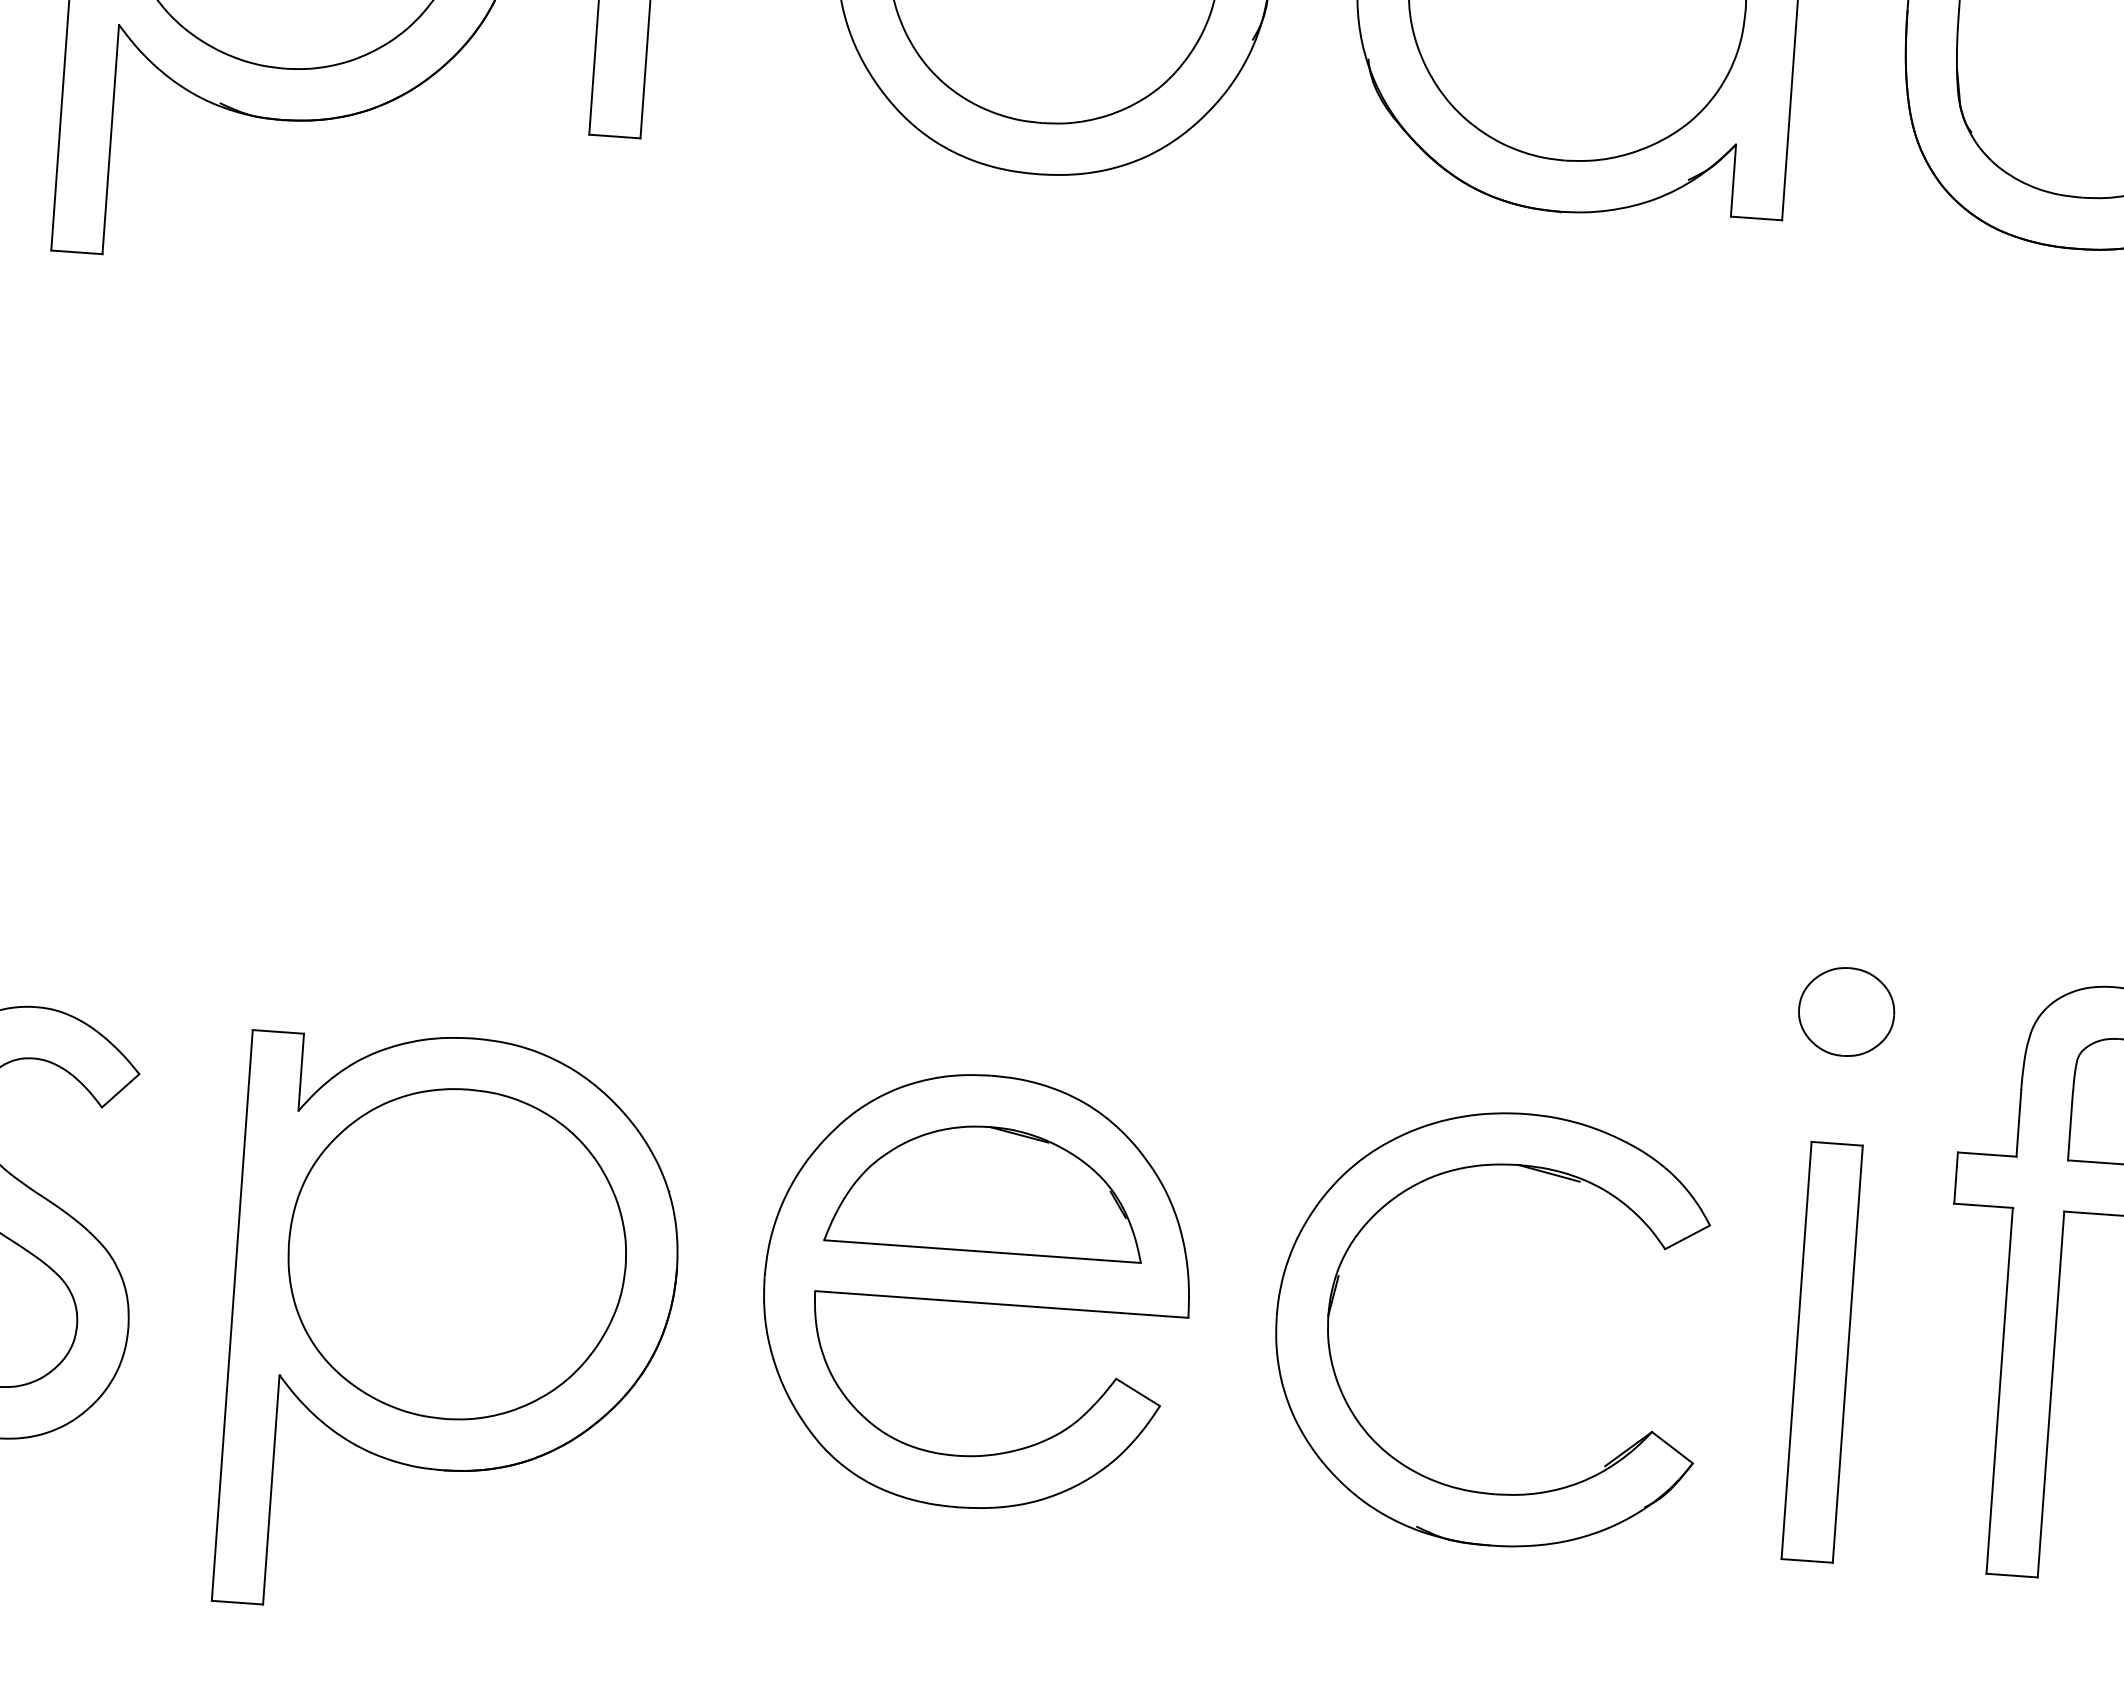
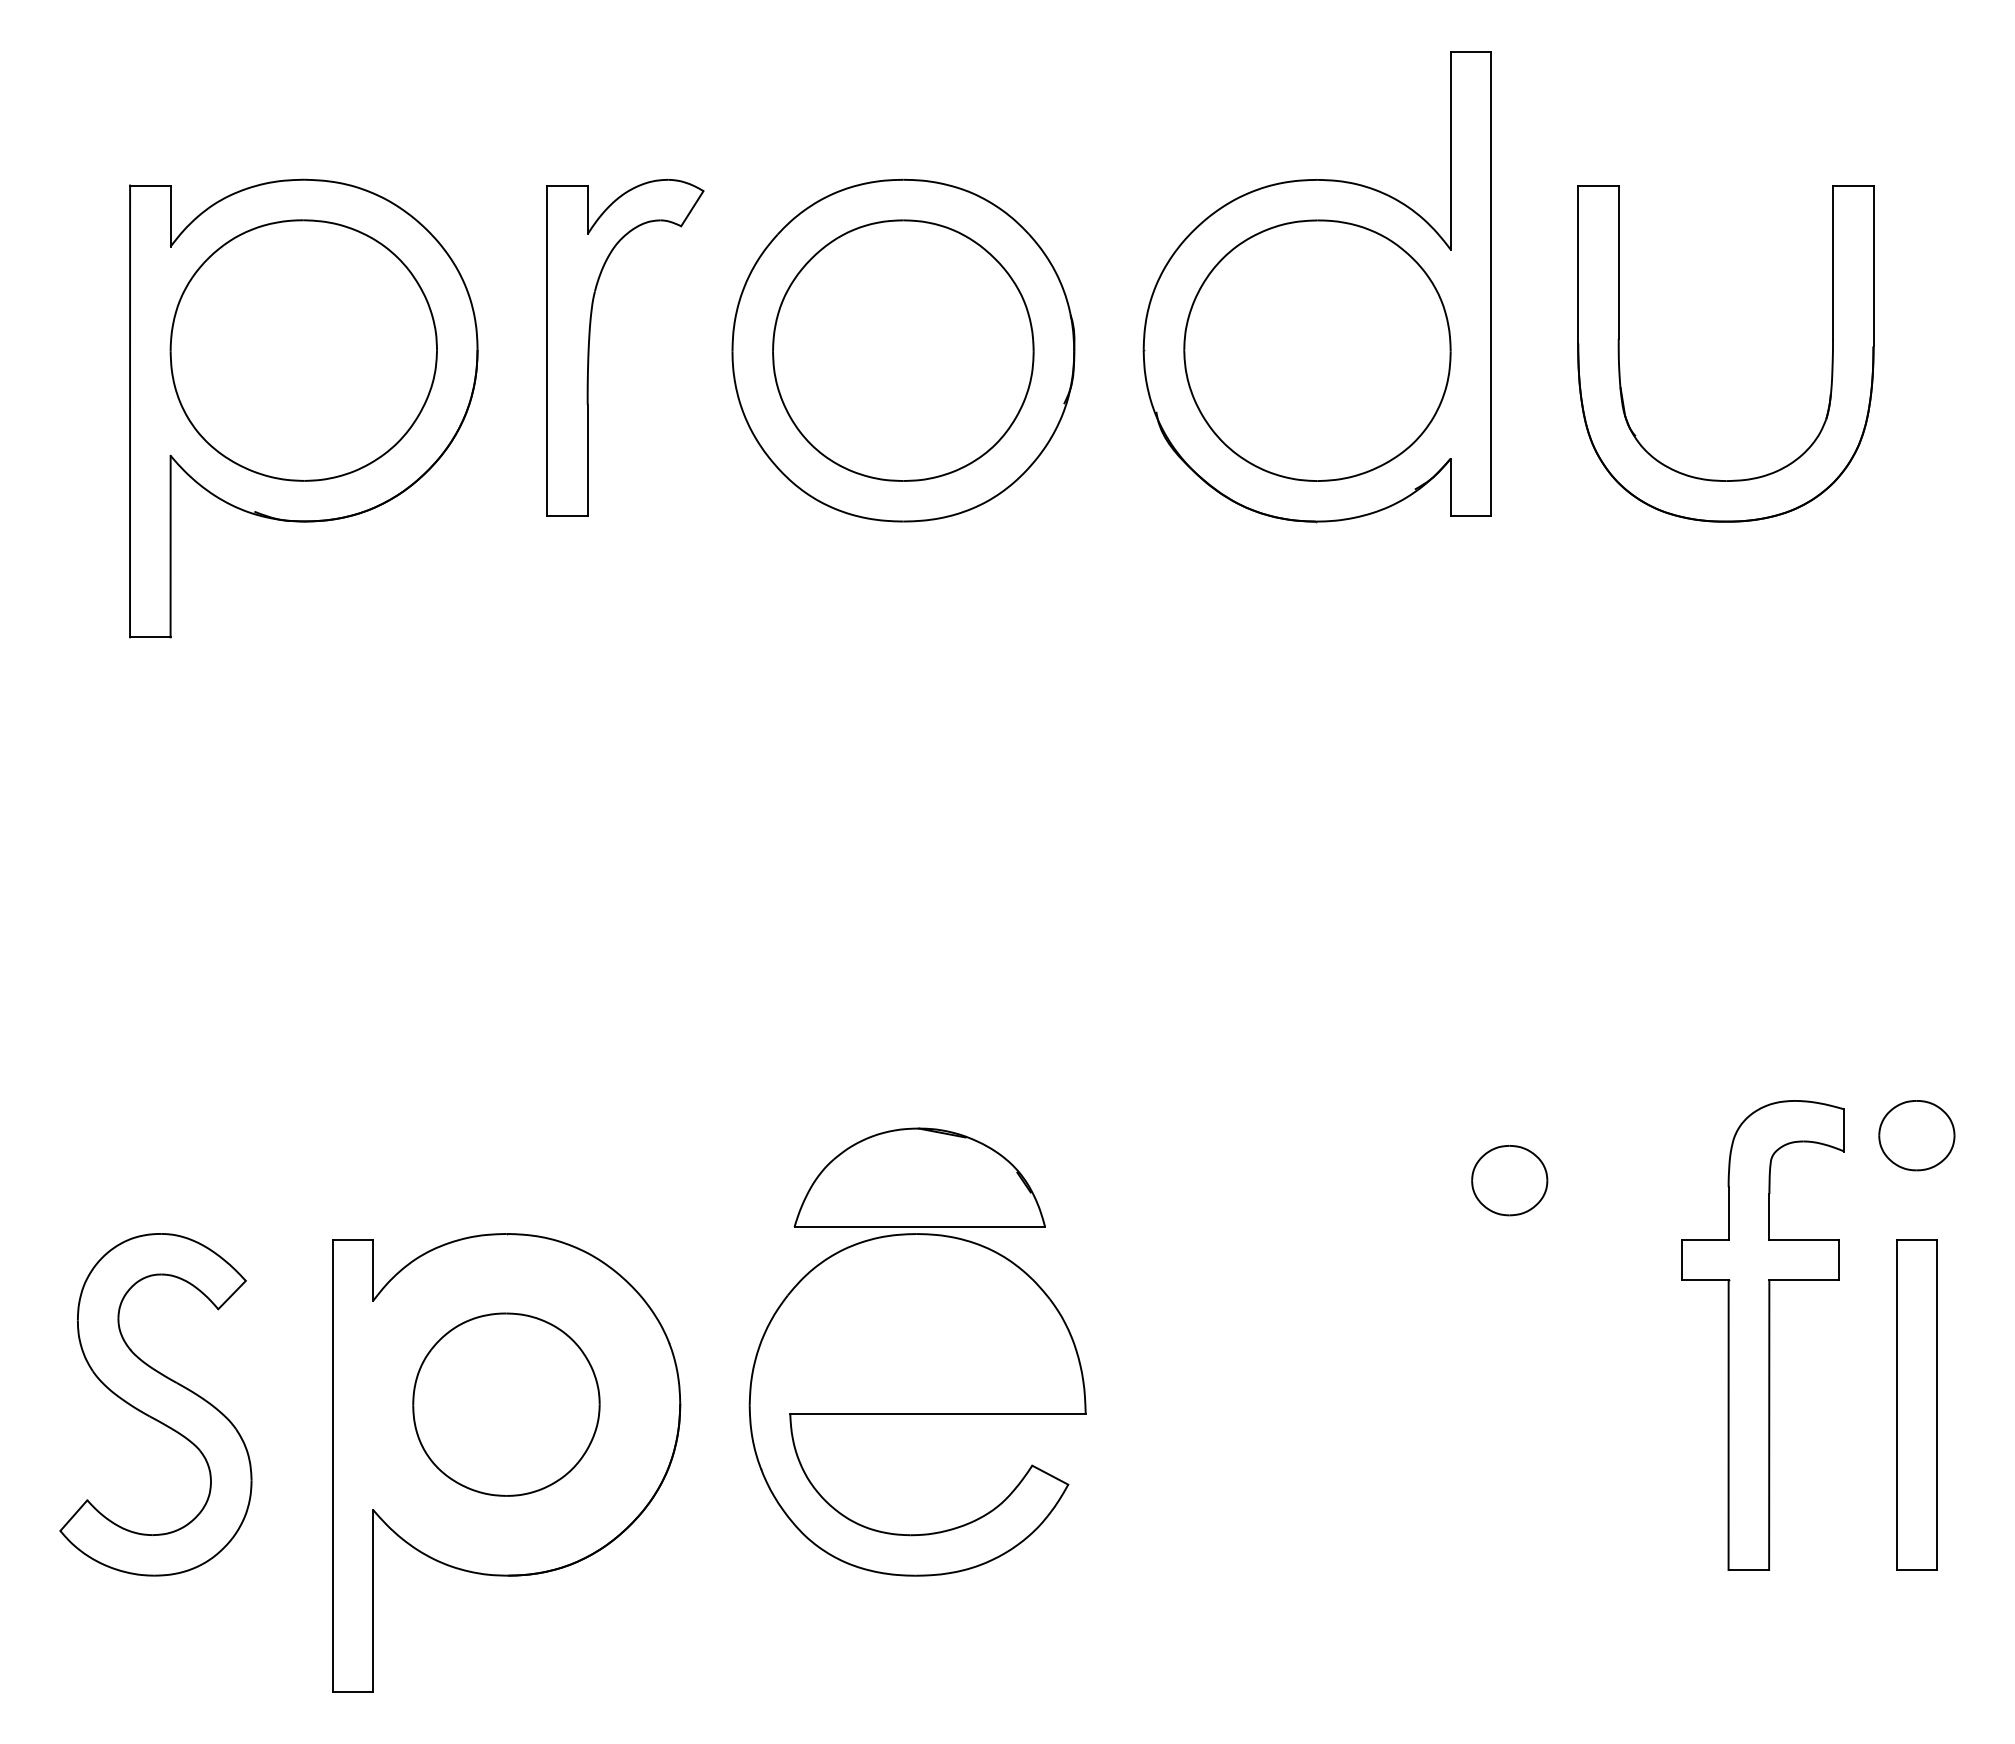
part: (1846, 1011) -> (1509, 1180), moved
part: (986, 1188) -> (919, 1177), moved
part: (457, 1253) -> (506, 1404), size x0.7
part: (1336, 1292) -> (1200, 1385), removed
part: (1821, 1351) -> (1586, 1404), removed

